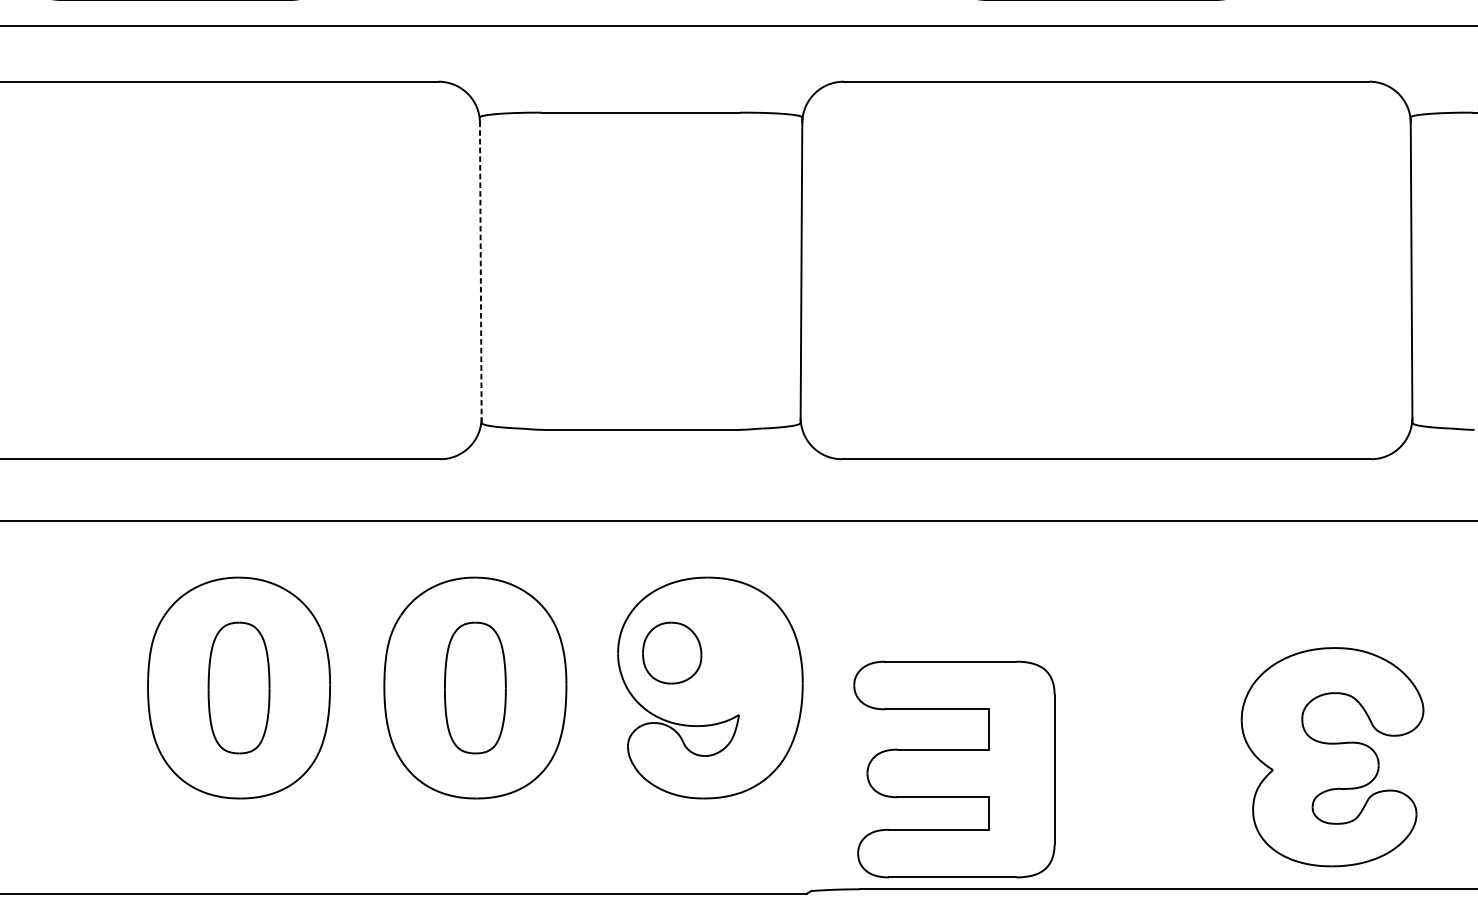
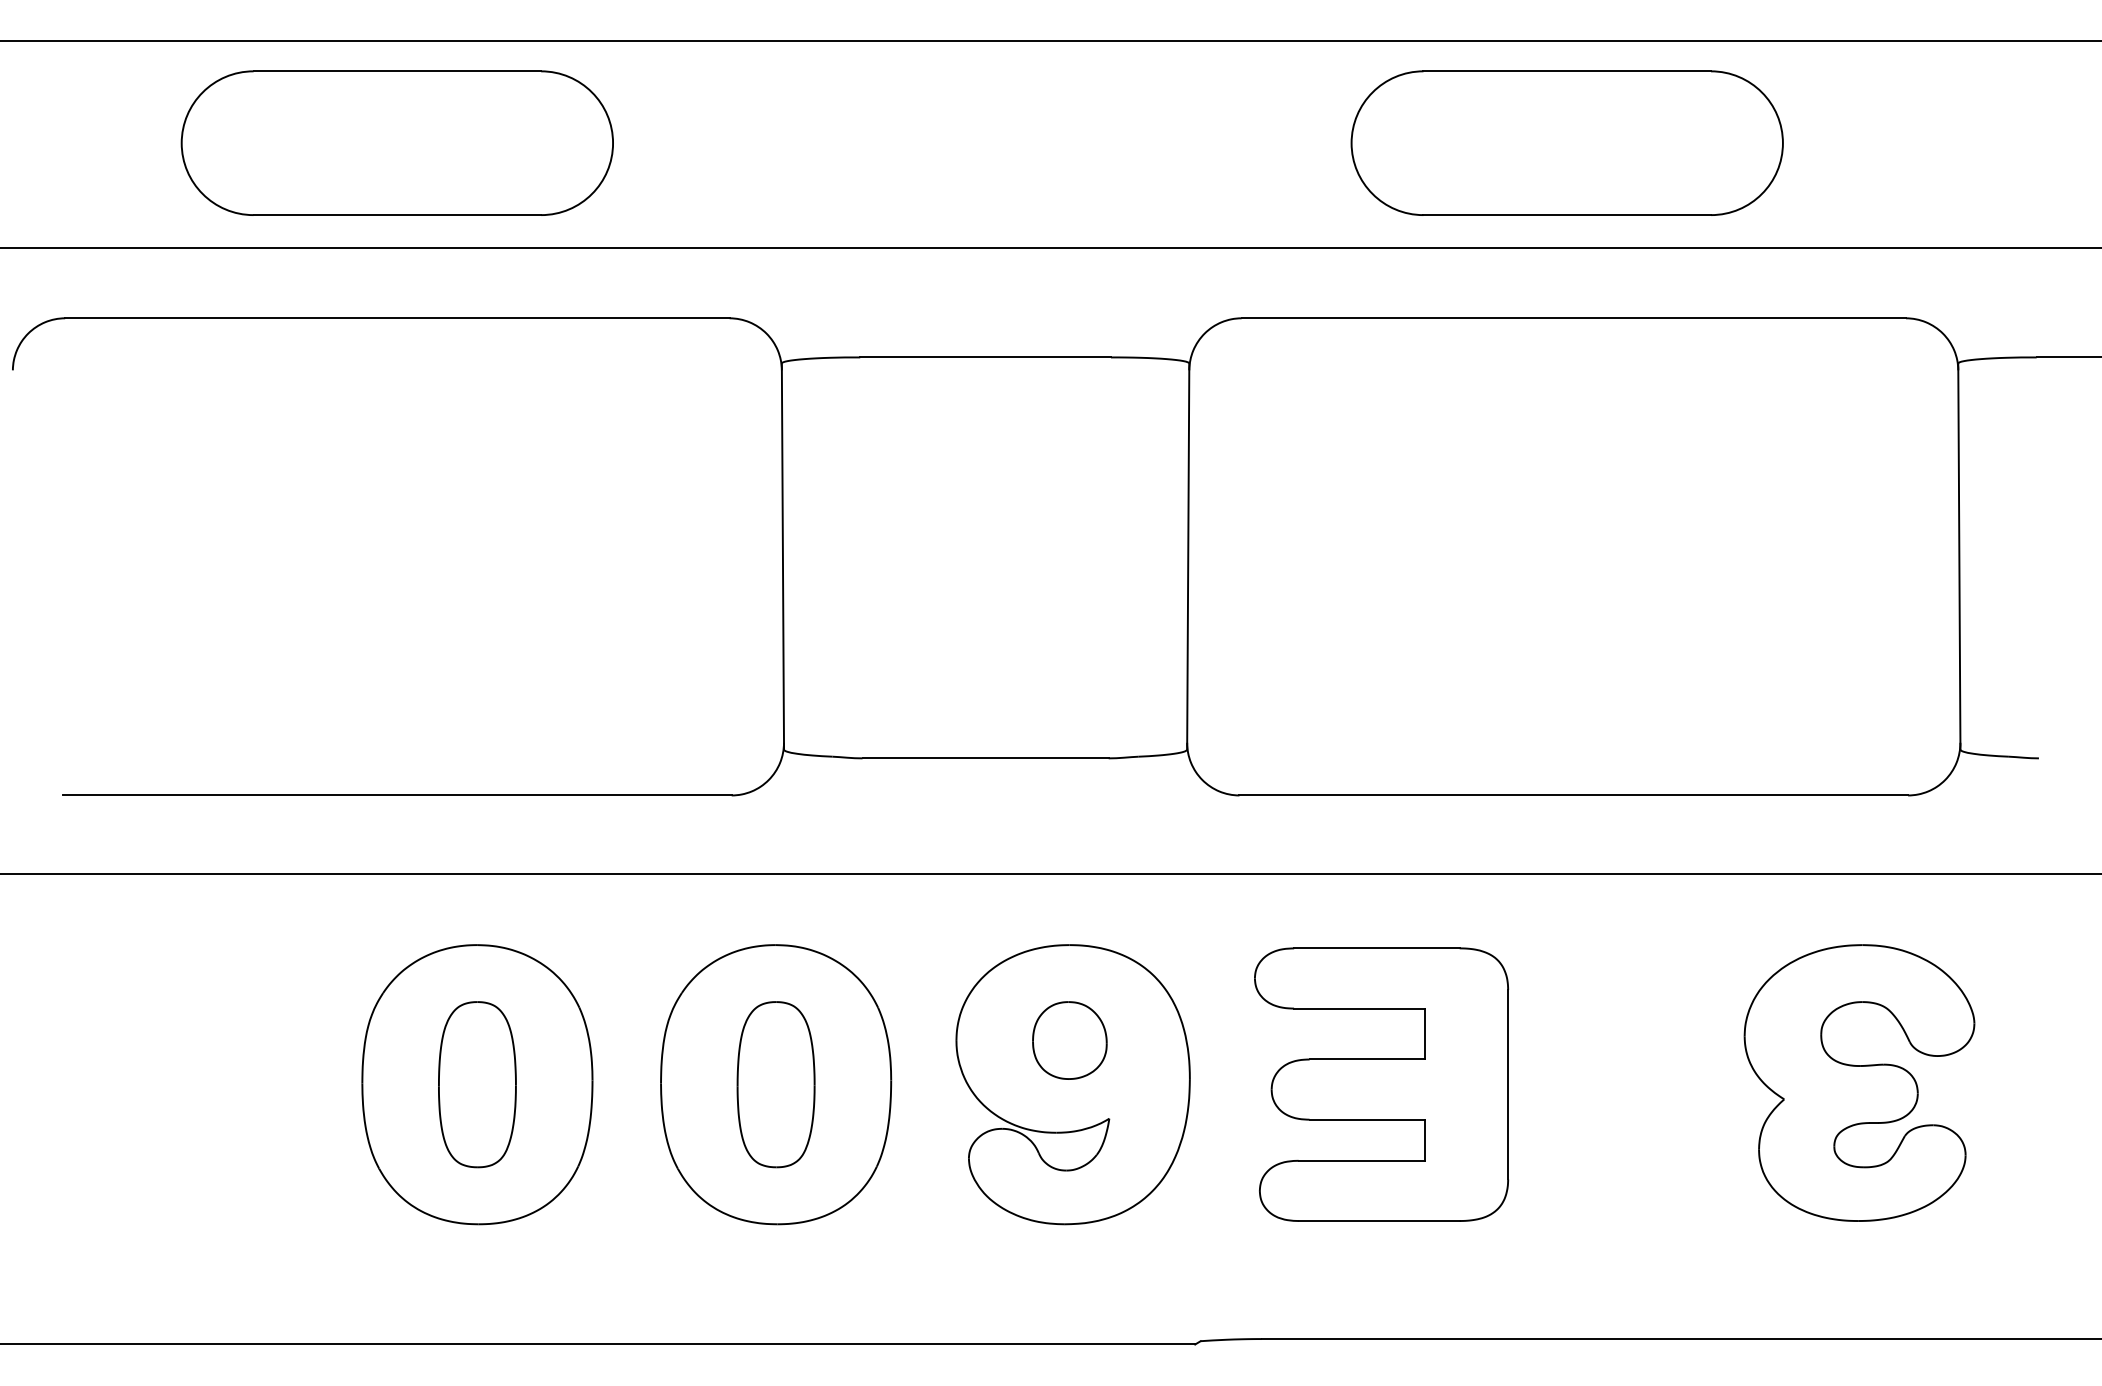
line: (480, 270) -> (782, 556), dashed -> solid
part: (671, 653) -> (1069, 1040), moved
part: (1332, 756) -> (1859, 1082), moved
part: (954, 769) -> (1381, 1084), moved

